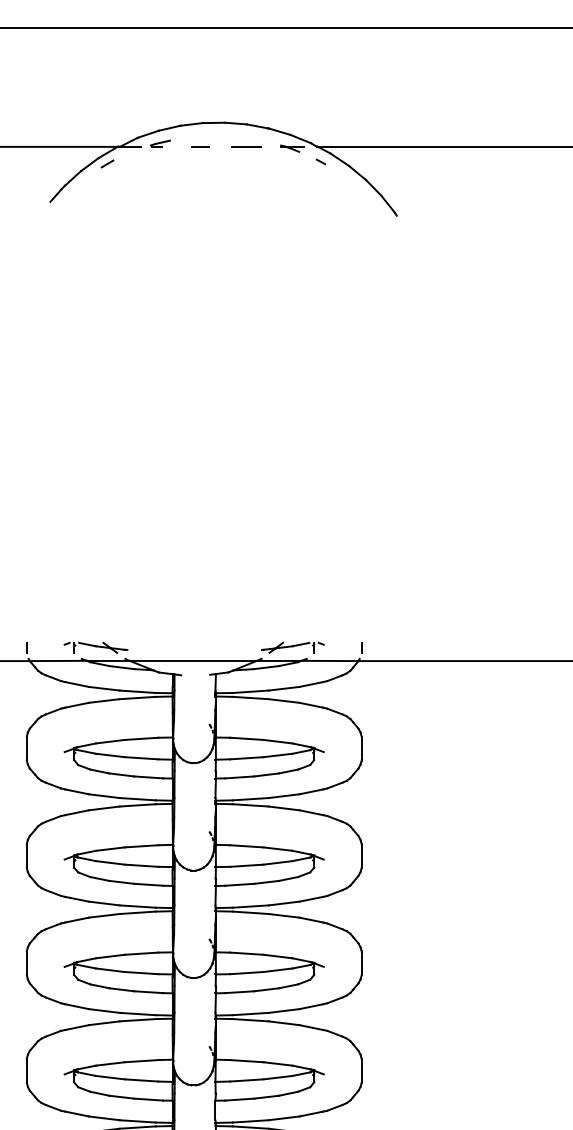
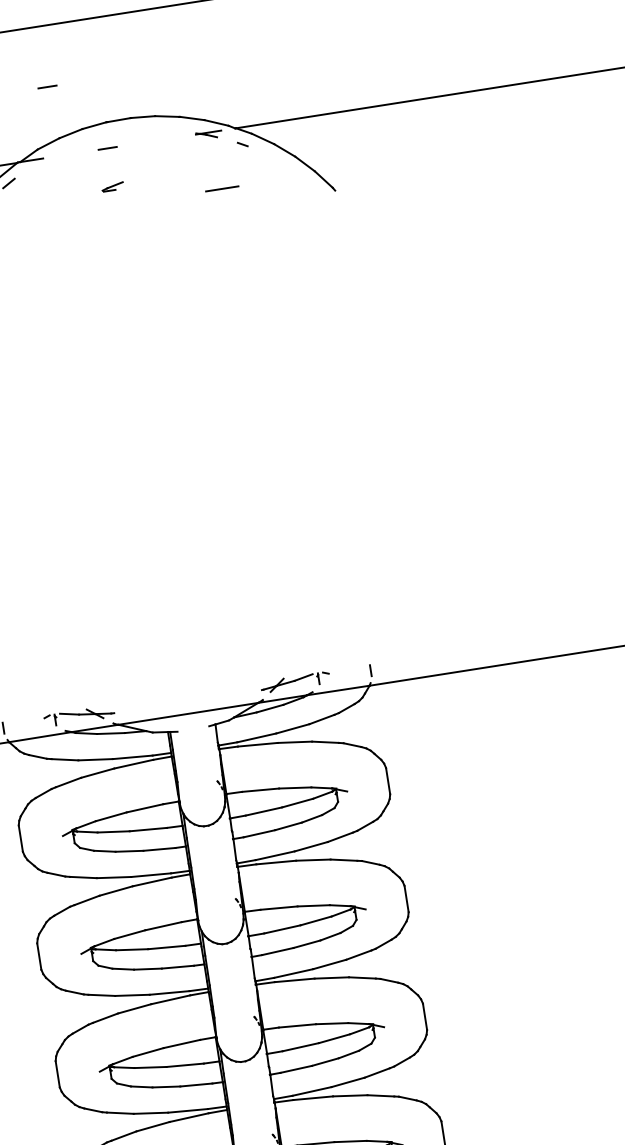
line: (155, 83) -> (47, 86), added
part: (160, 143) -> (112, 186), moved
line: (246, 146) -> (222, 188), moved

